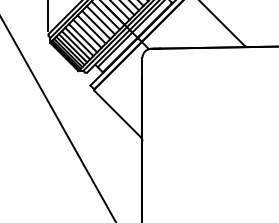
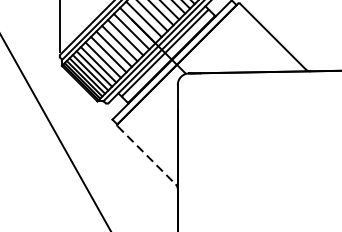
line: (117, 114) -> (146, 155), solid -> dashed

